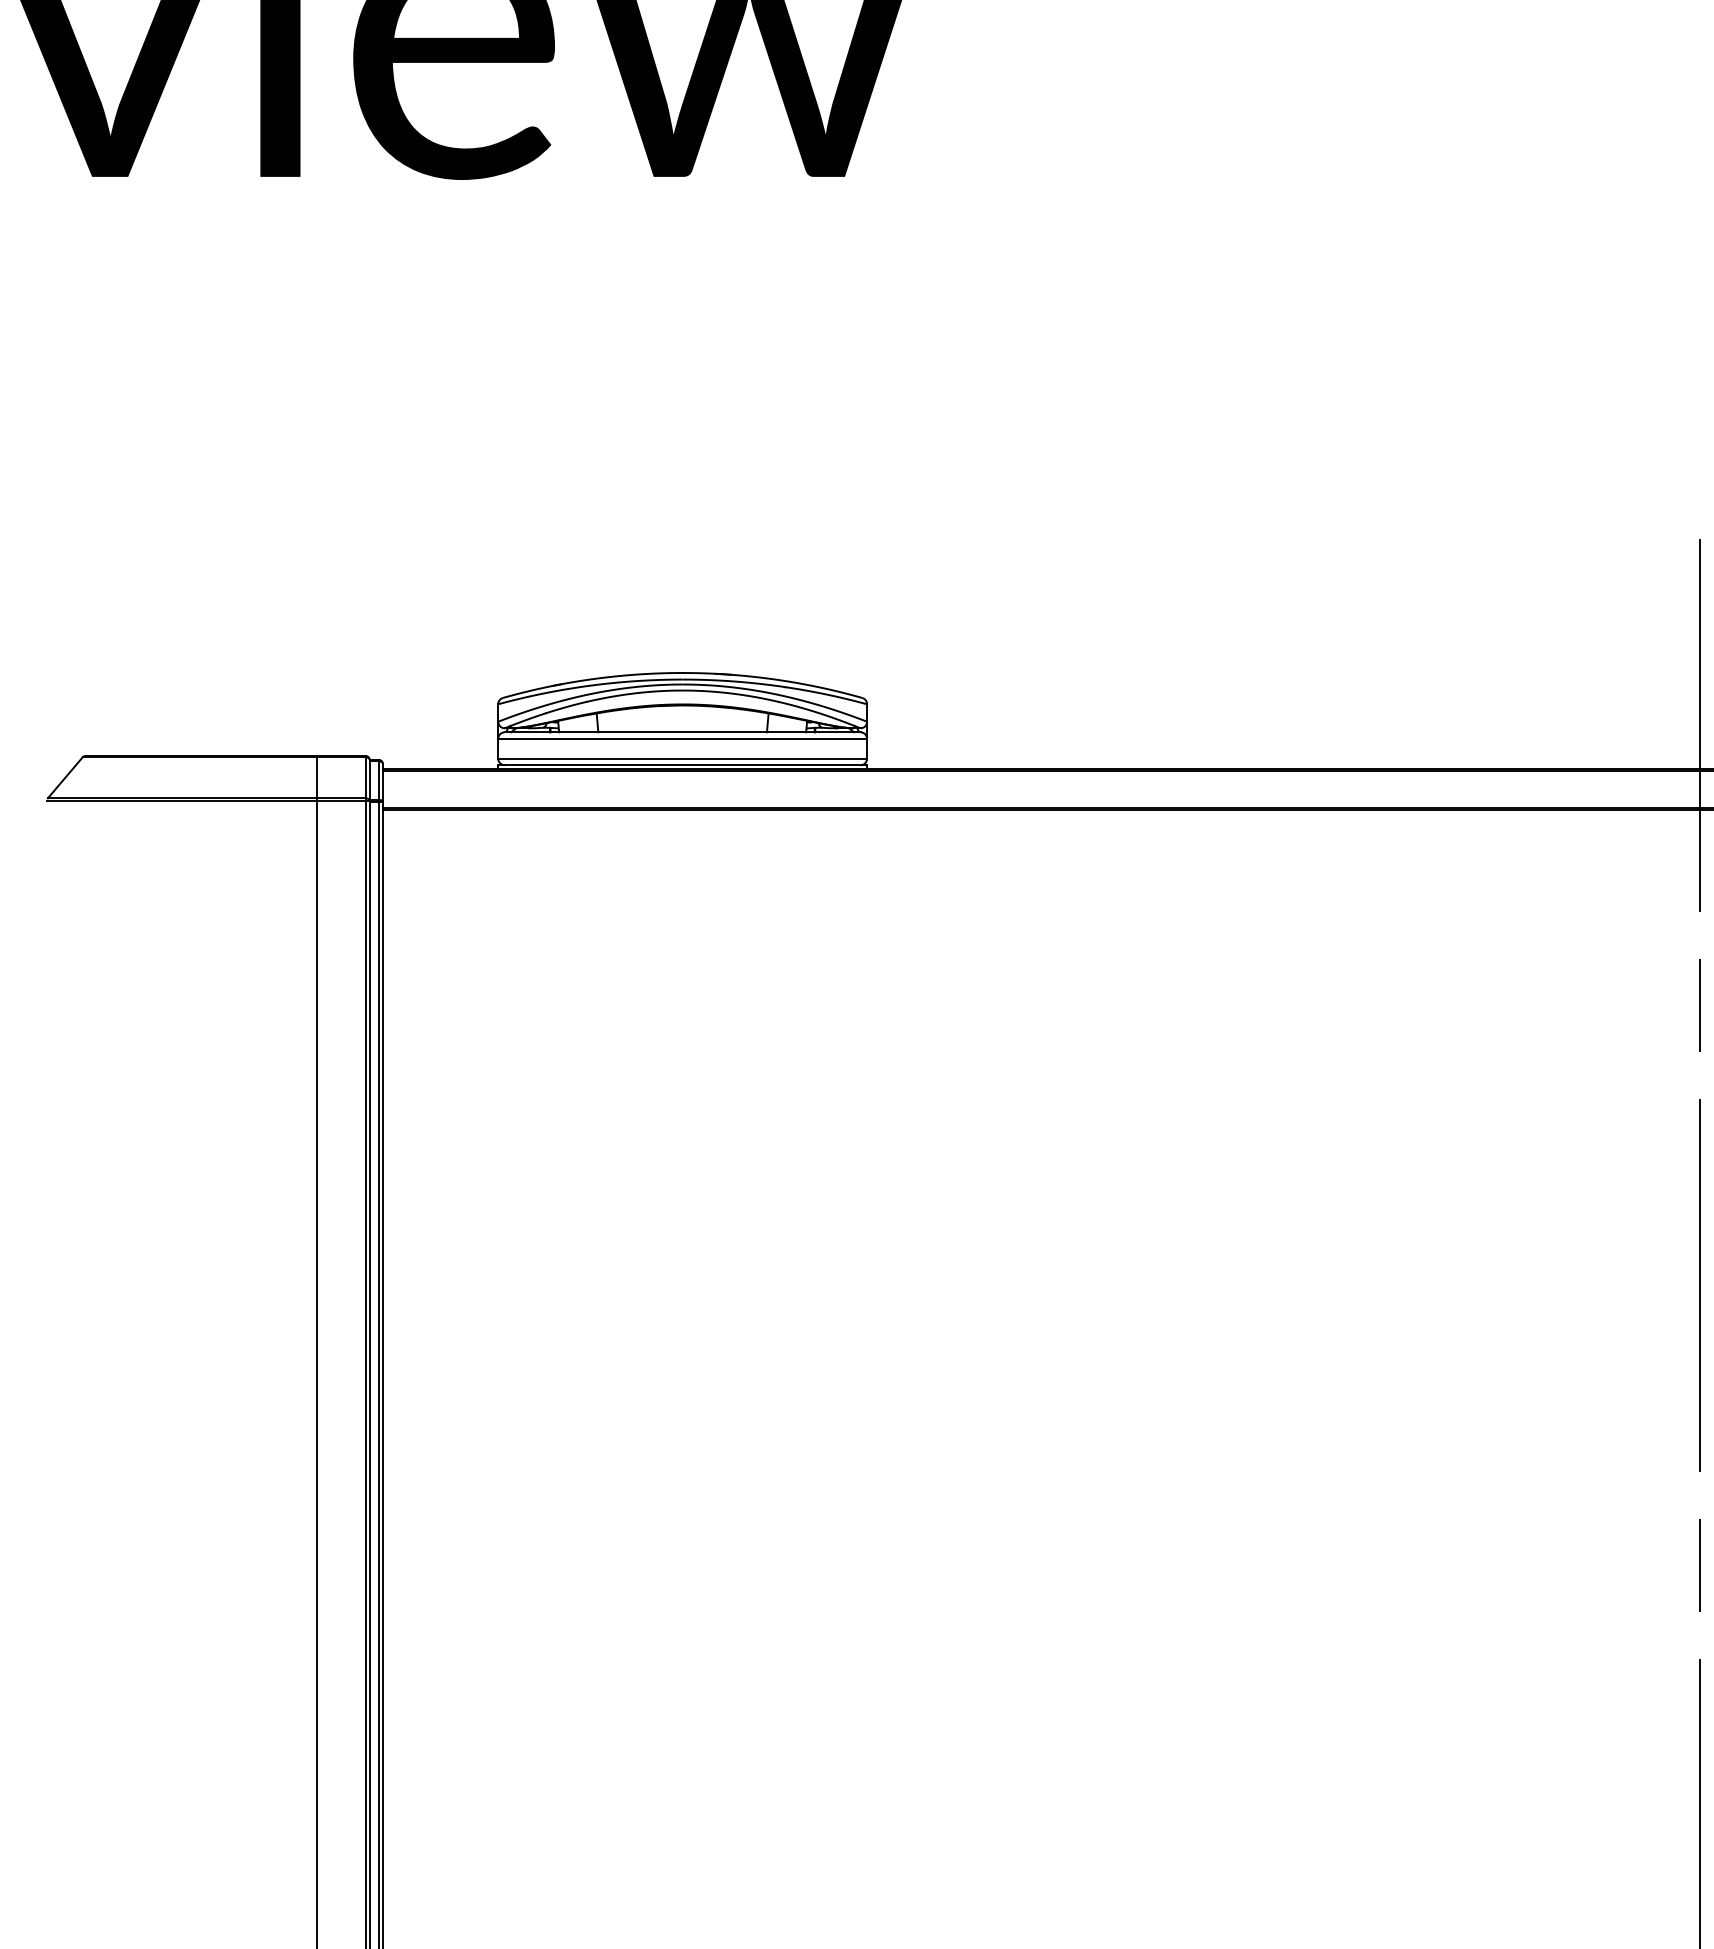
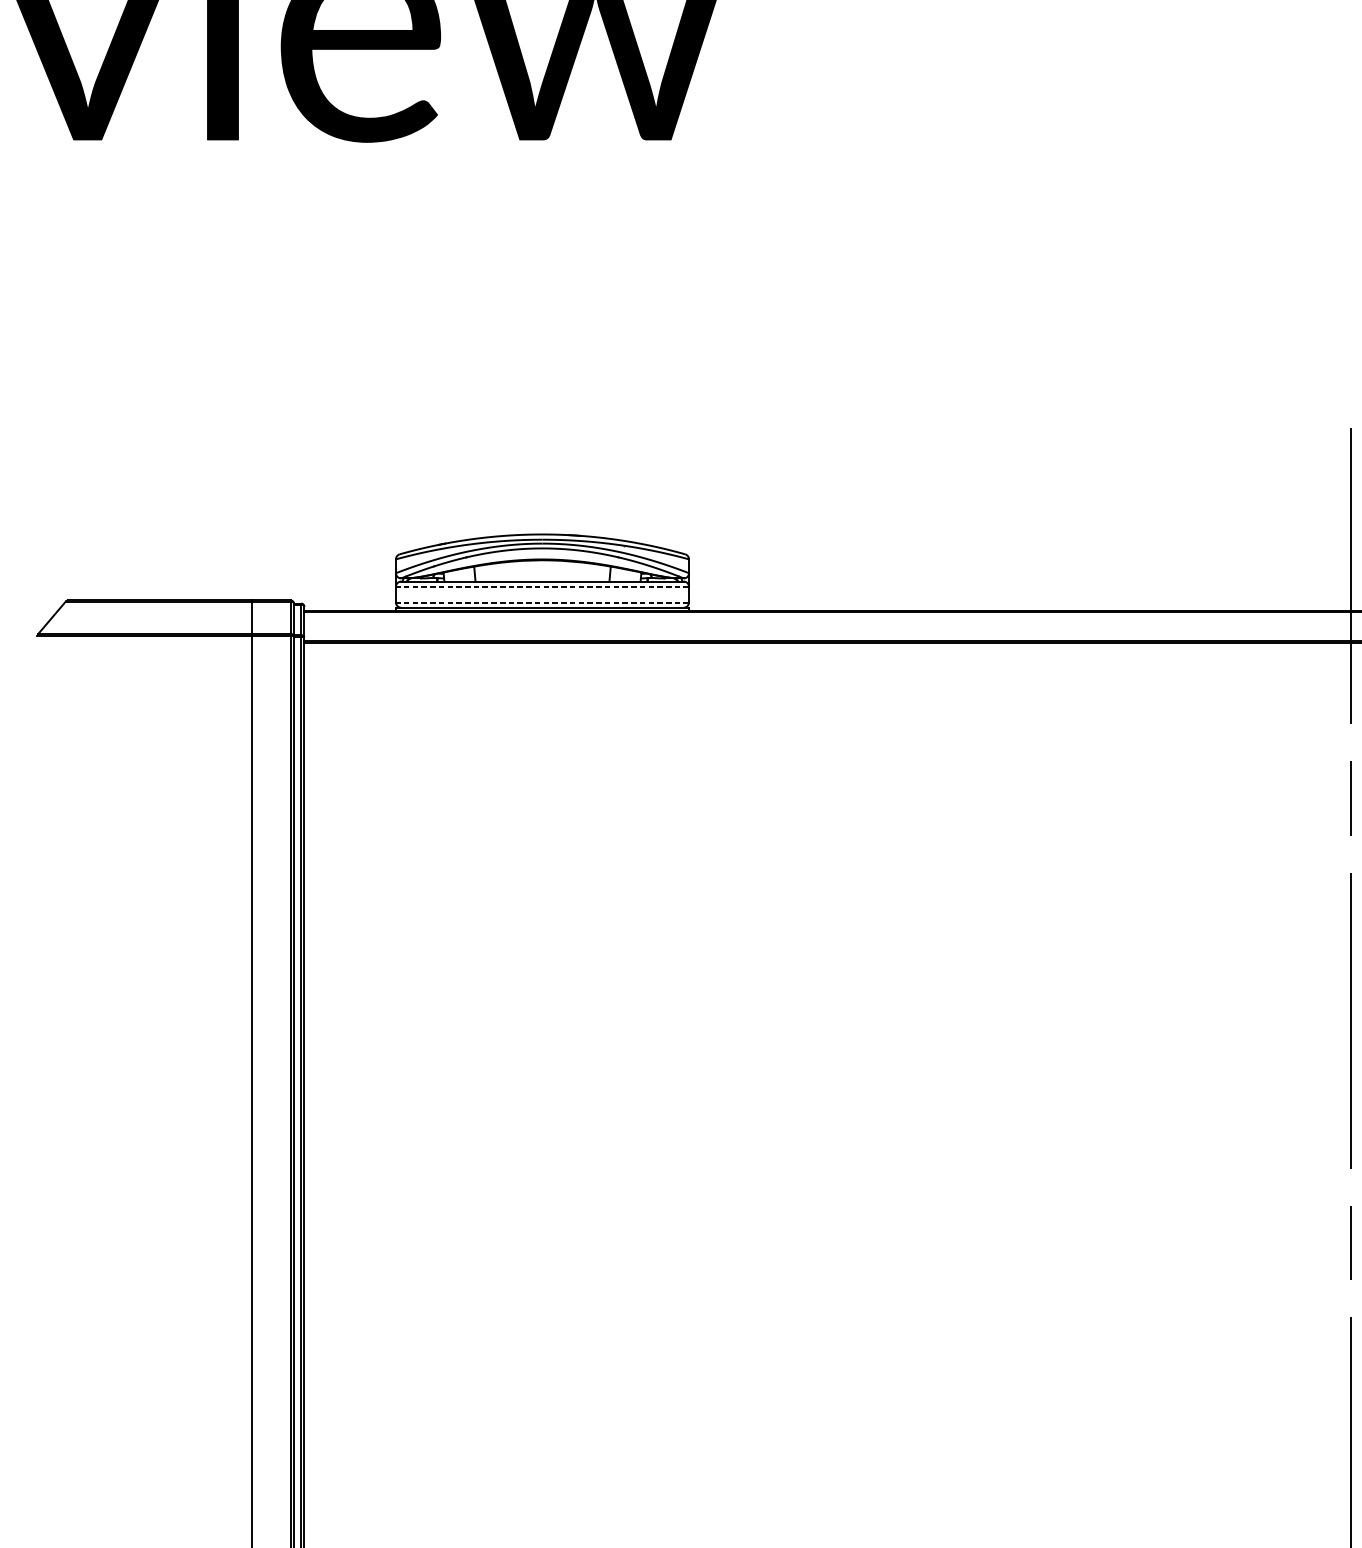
line: (682, 738) -> (542, 586), solid -> dashed
line: (682, 758) -> (542, 602), solid -> dashed

